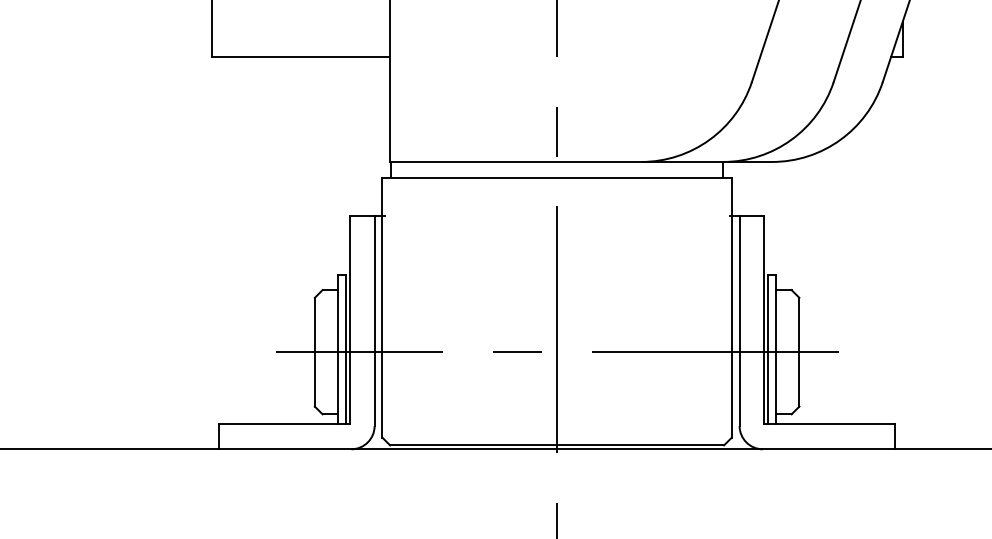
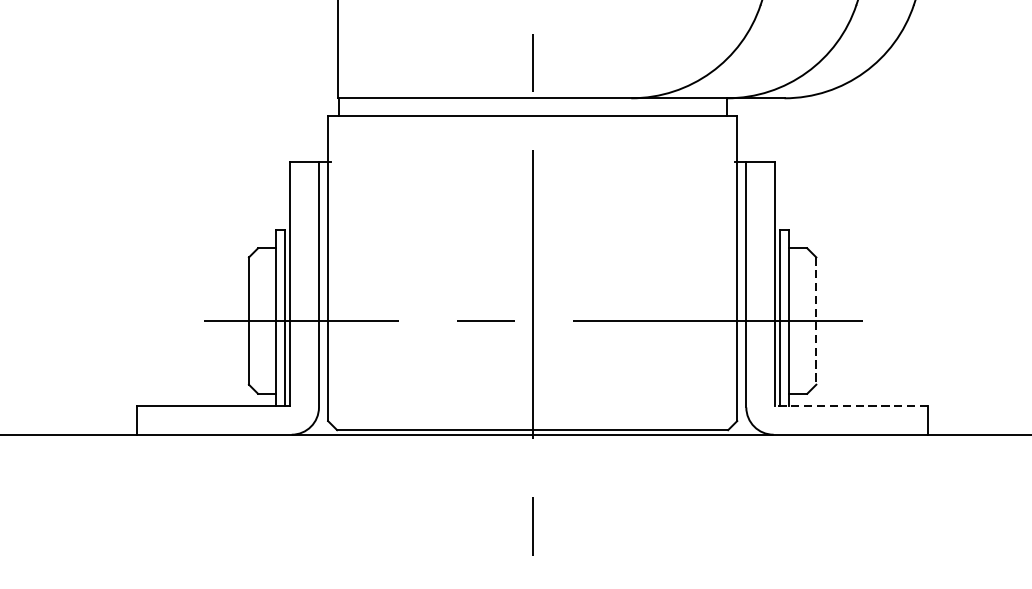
line: (799, 352) -> (816, 321), solid -> dashed
line: (829, 424) -> (851, 405), solid -> dashed

